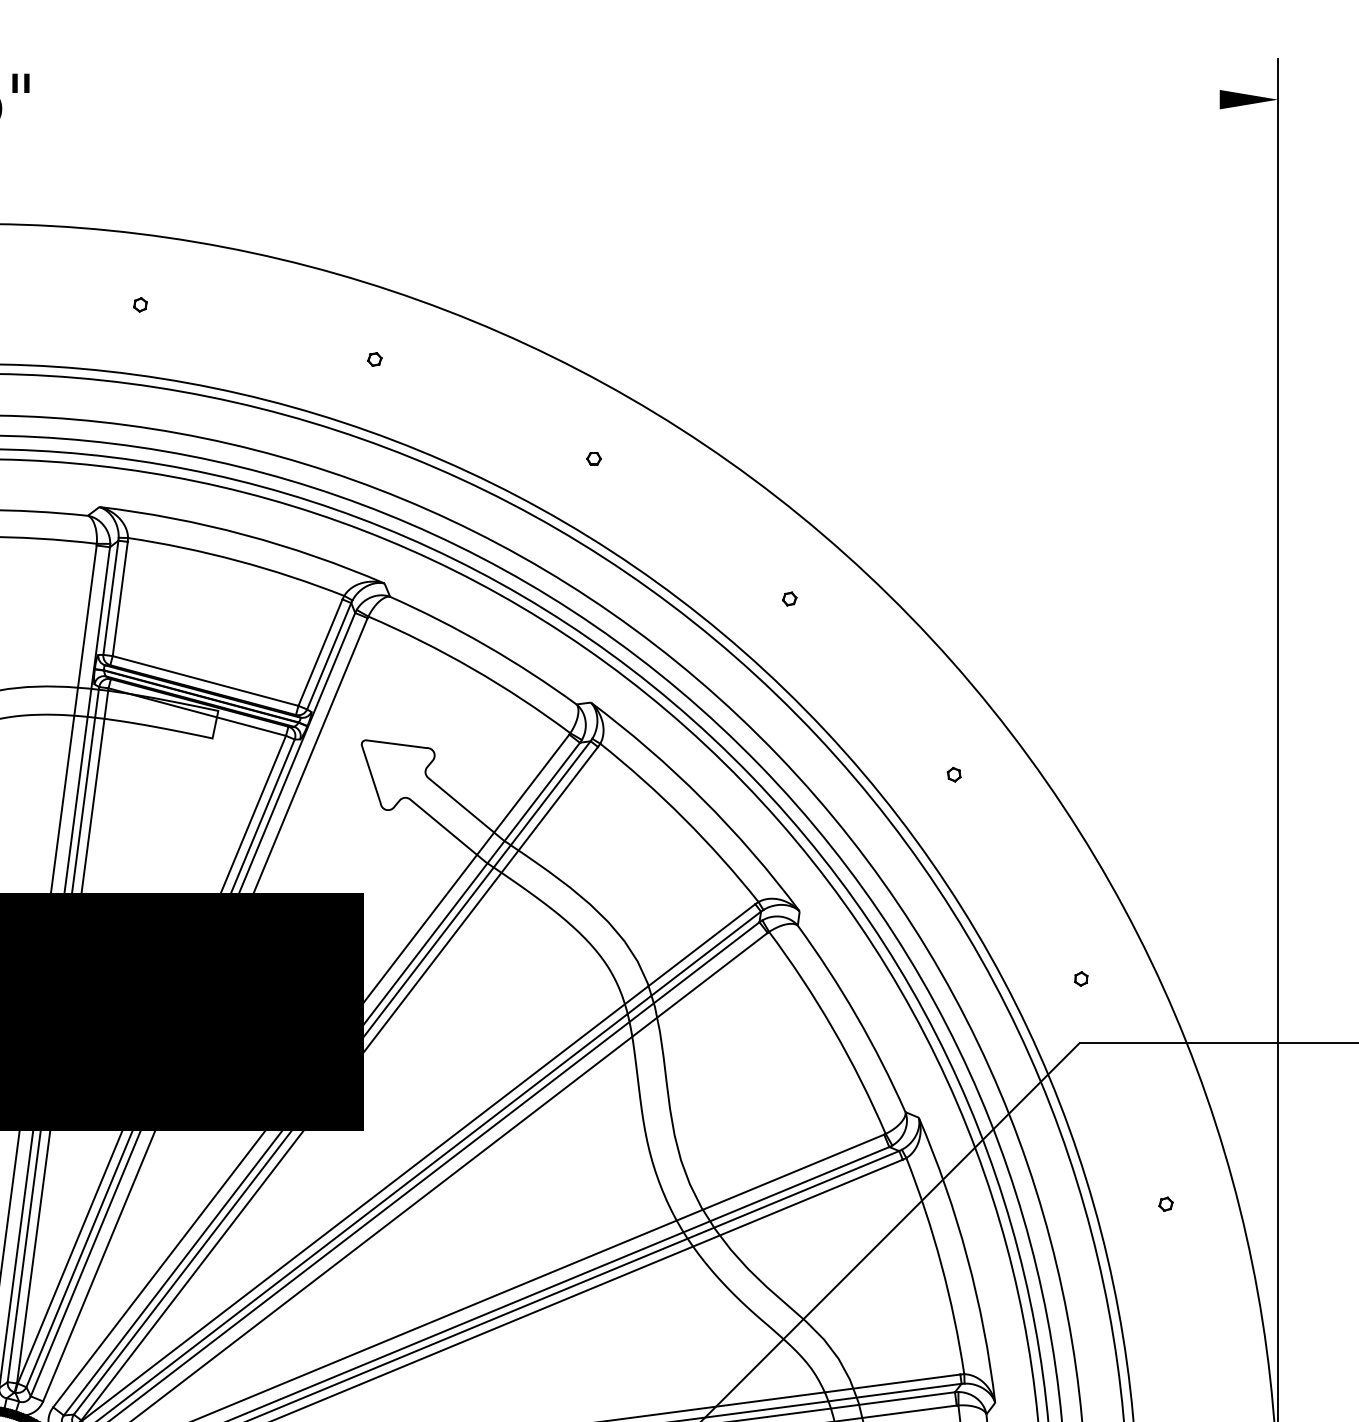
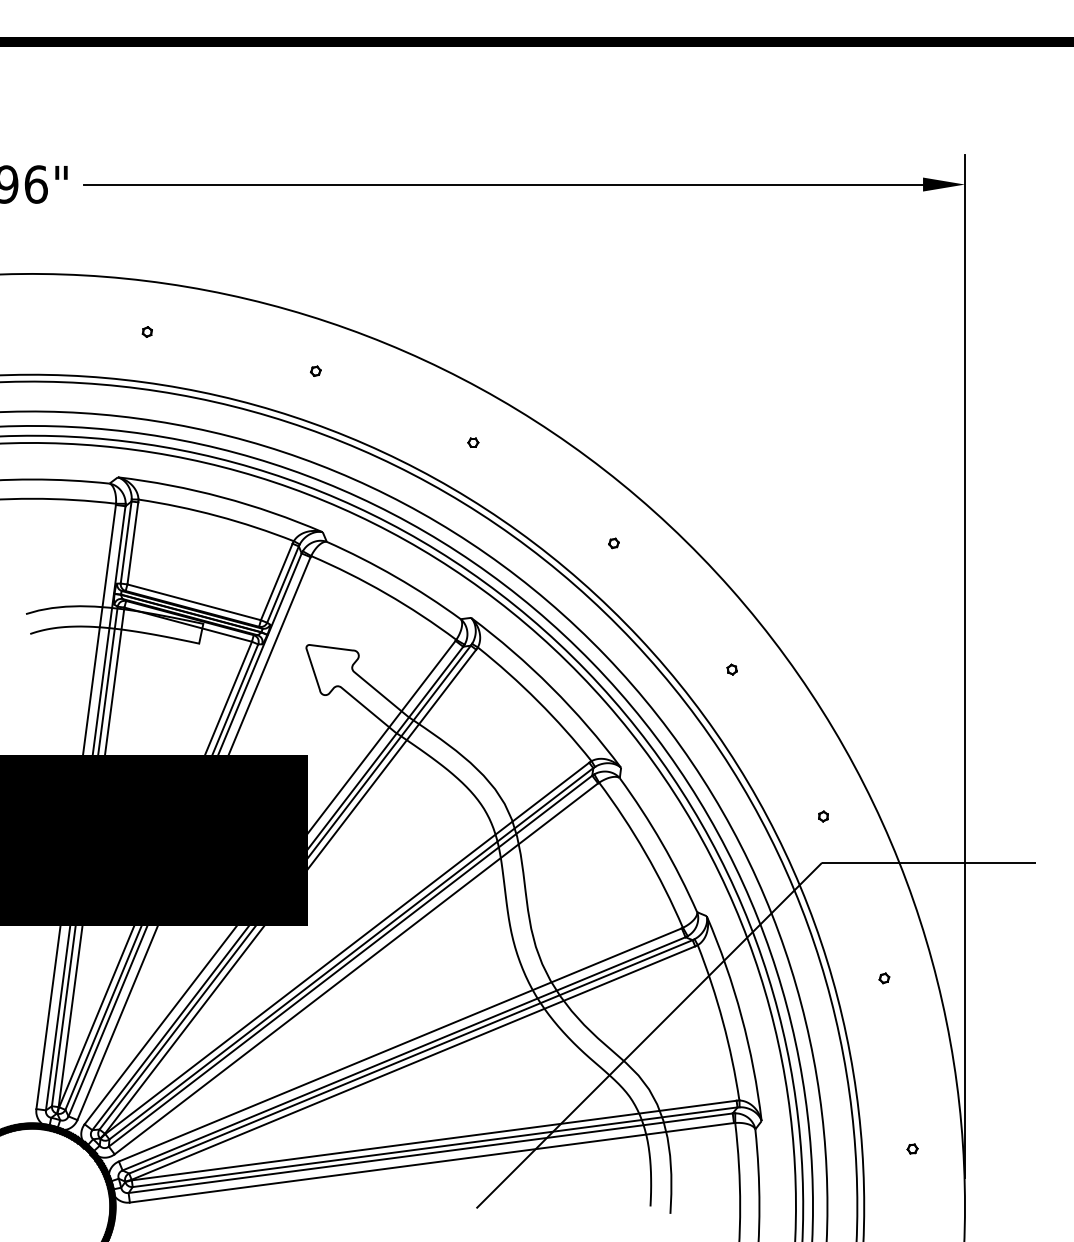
line: (636, 99) -> (503, 184), added

